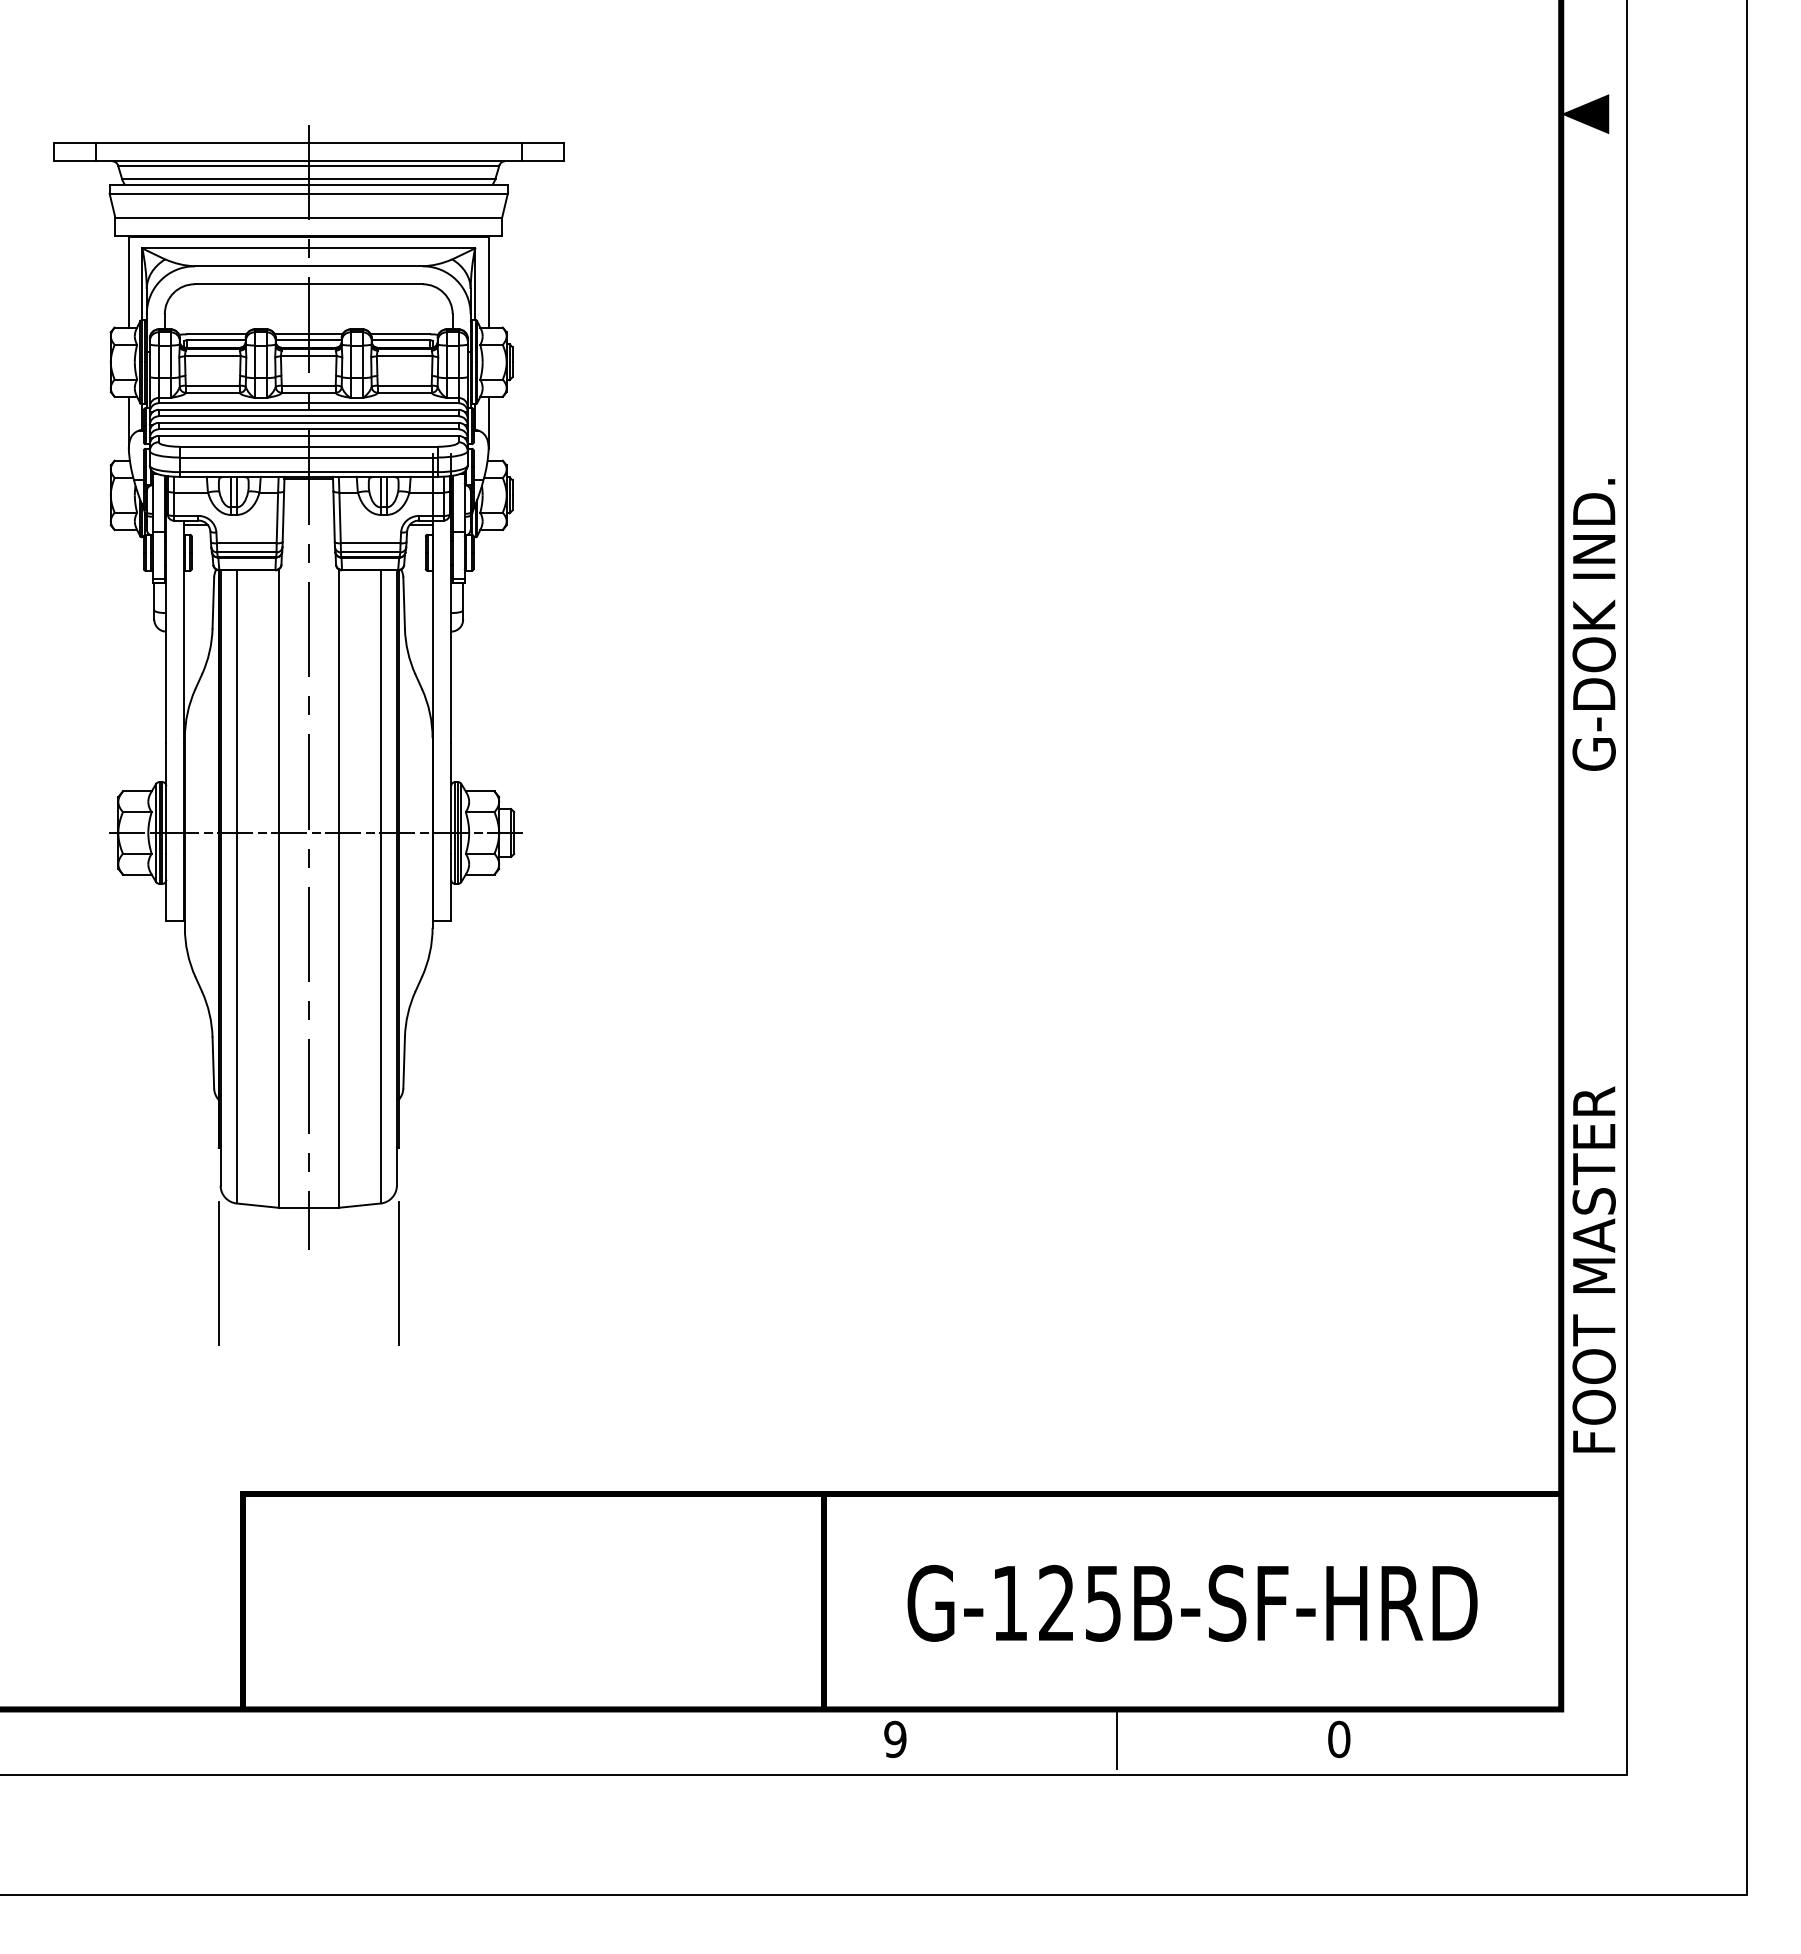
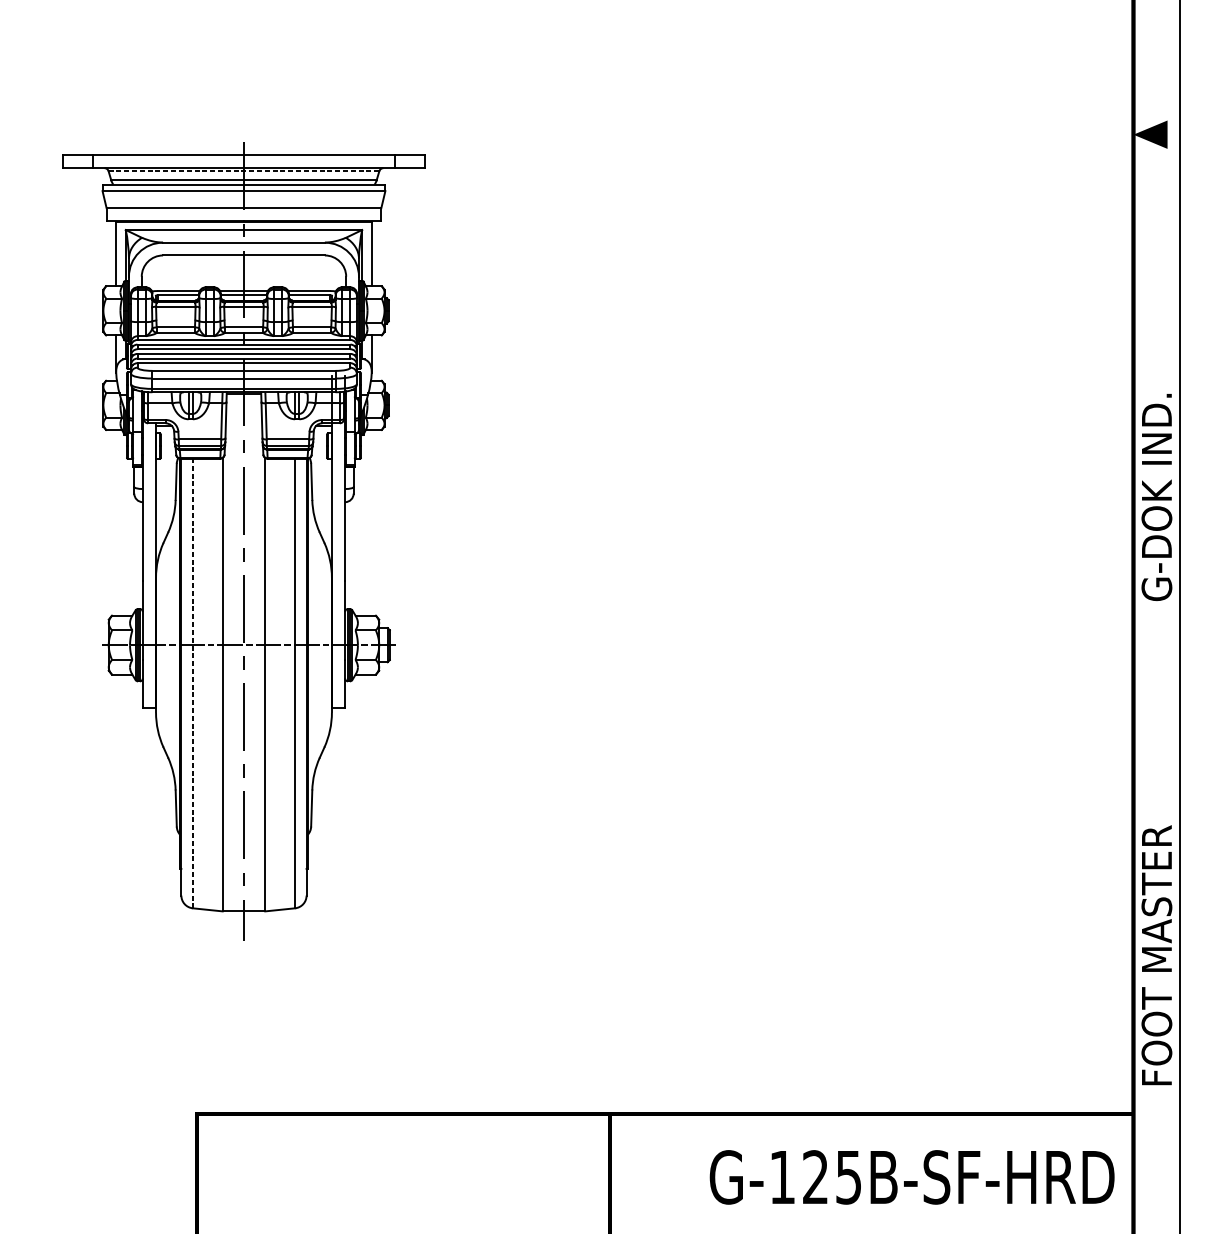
line: (308, 165) -> (243, 171), solid -> dashed
line: (236, 886) -> (192, 683), solid -> dashed
line: (218, 1273) -> (179, 958), removed
line: (398, 1273) -> (307, 958), removed
text: (1192, 1602) -> (912, 1176), moved

